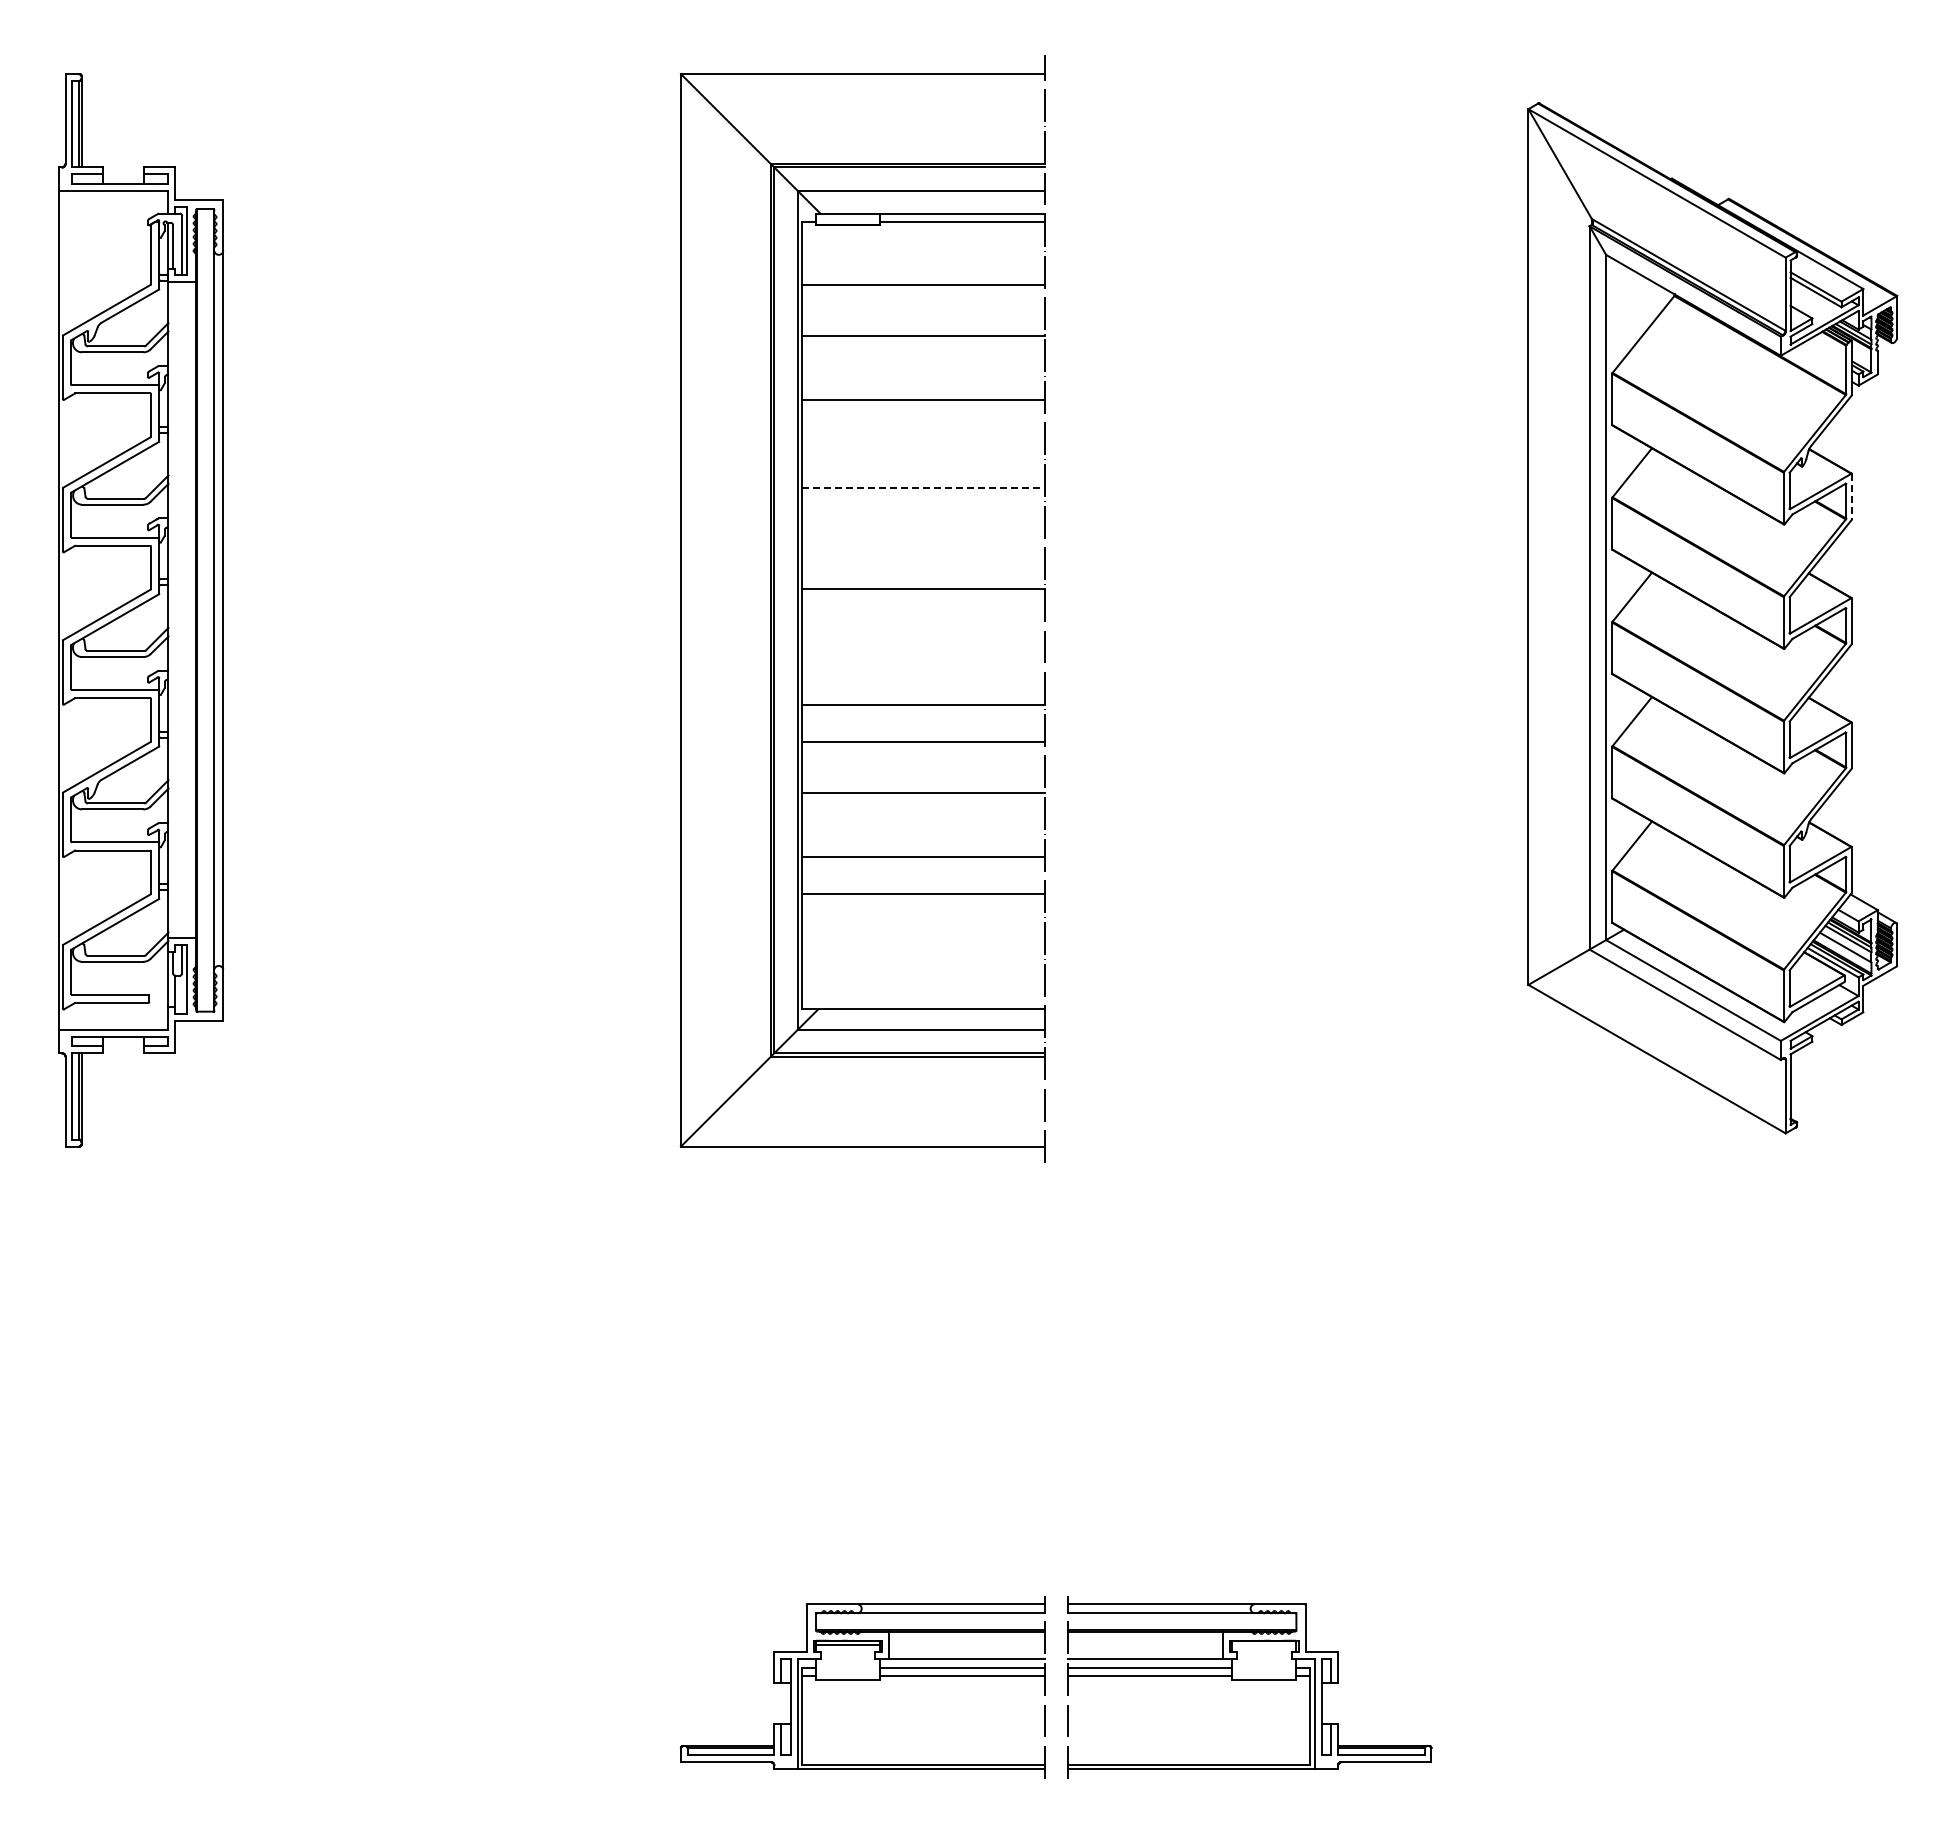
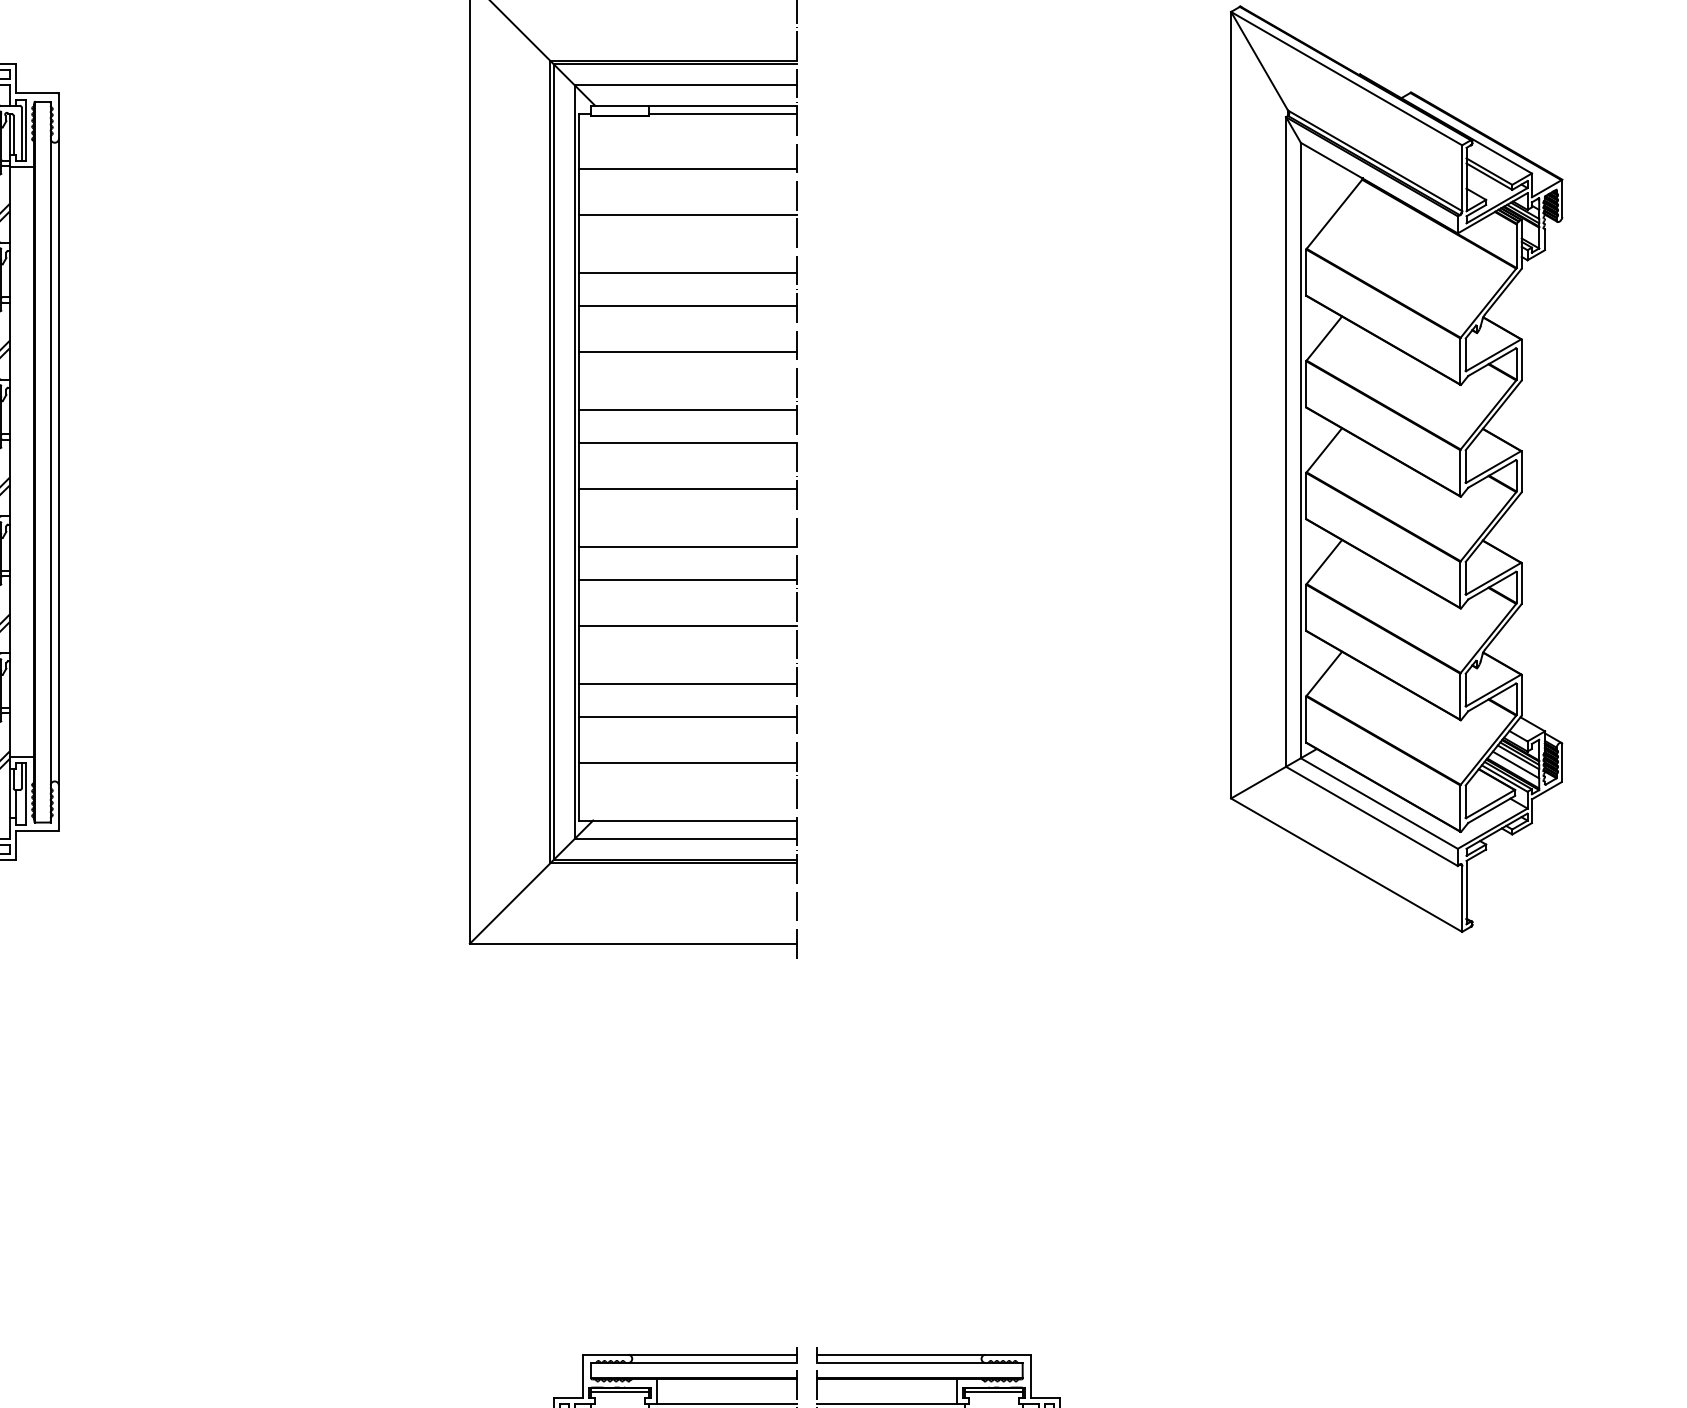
line: (923, 436) -> (687, 305), added
line: (923, 488) -> (687, 352), dashed -> solid
line: (1852, 497) -> (1522, 360), dashed -> solid
line: (923, 552) -> (687, 410), added
line: (923, 640) -> (687, 489), added
line: (923, 945) -> (687, 763), added
line: (1264, 1645) -> (994, 1391), added

